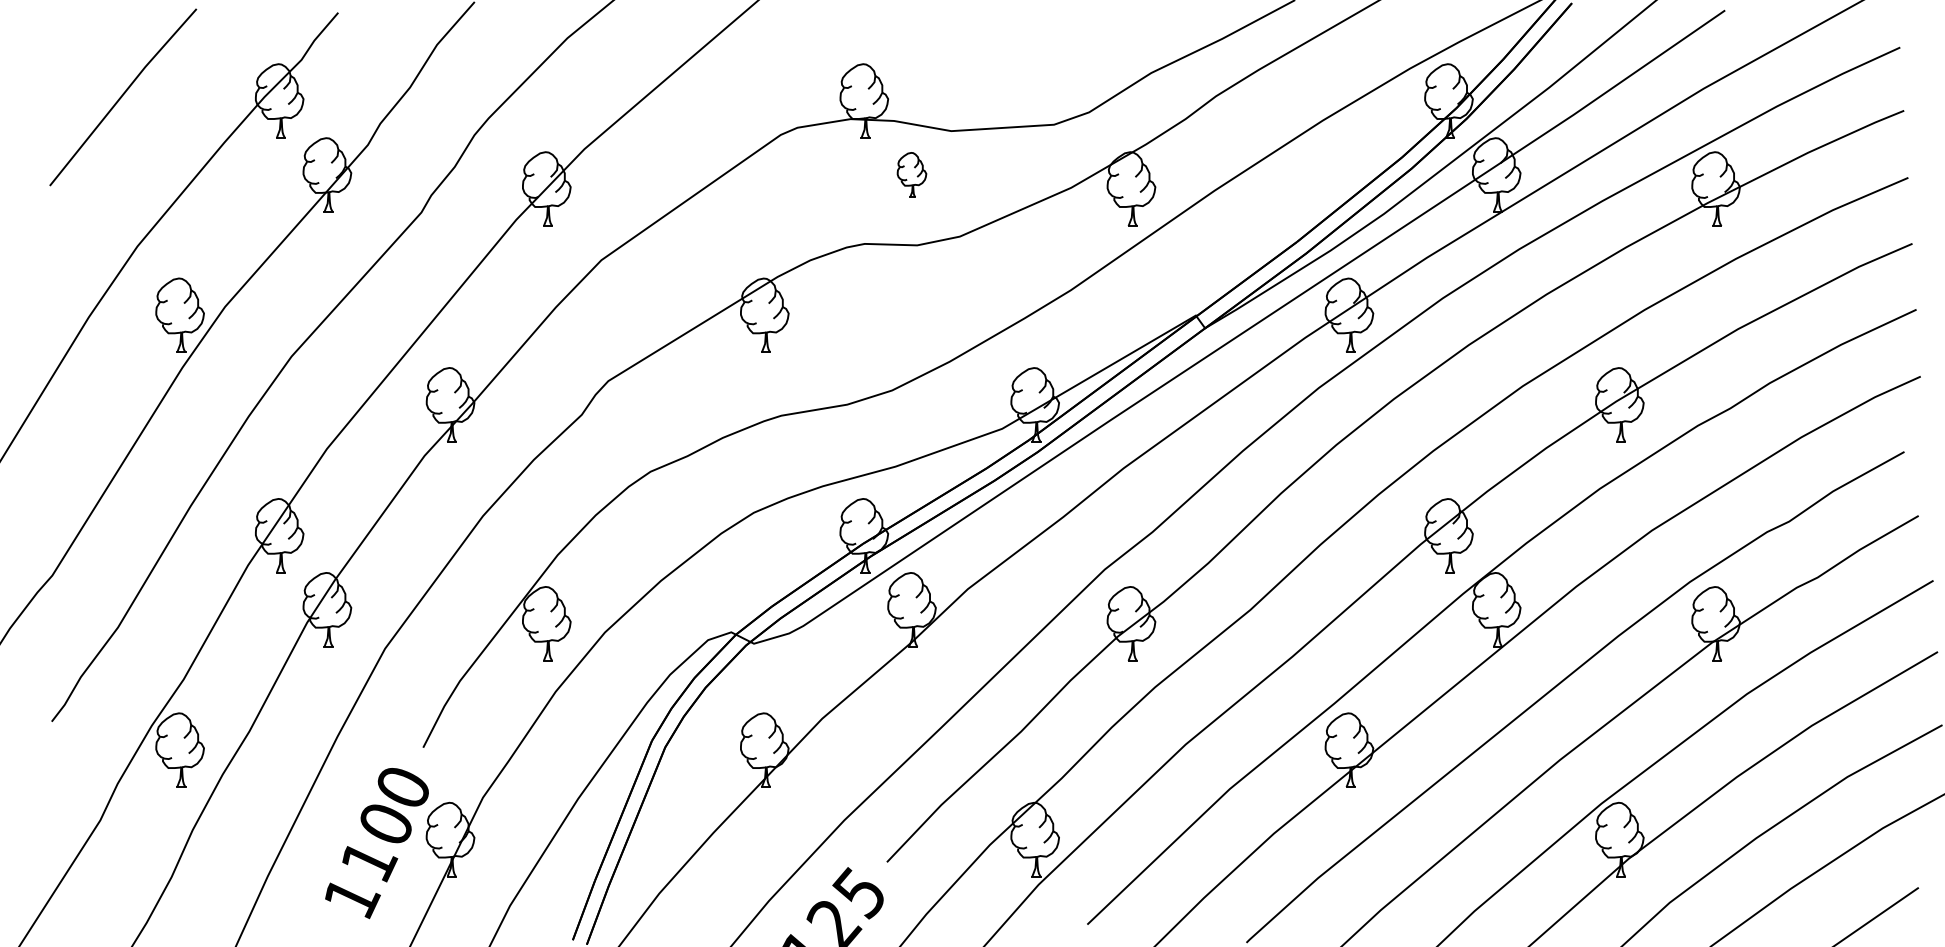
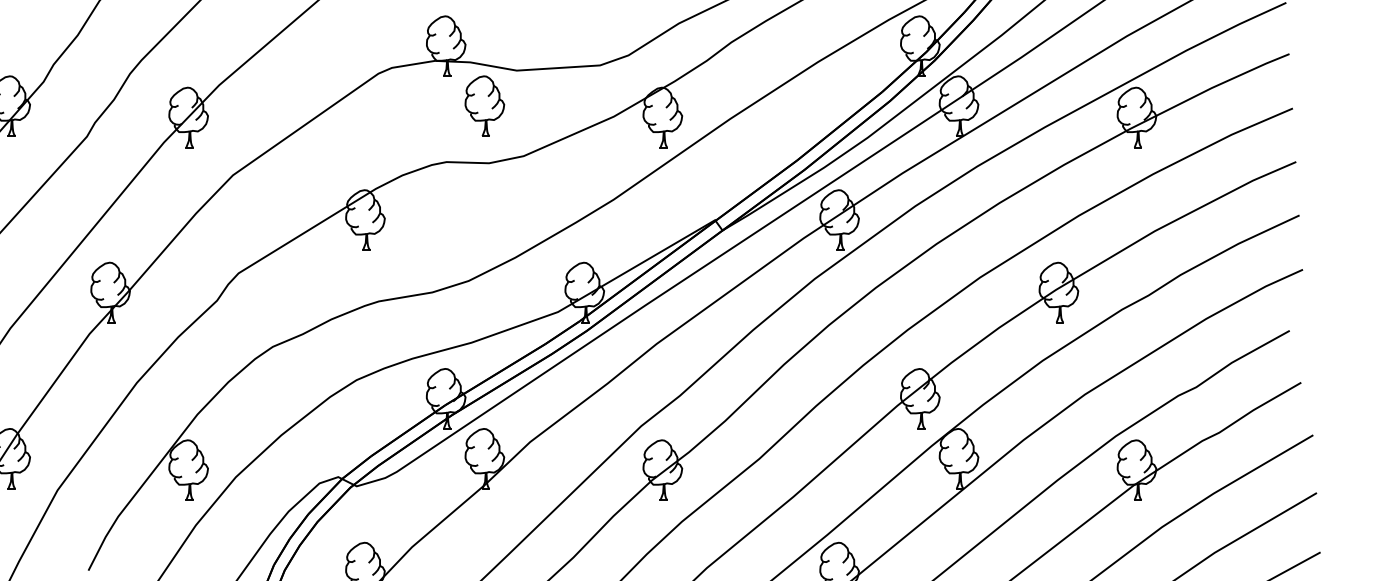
part: (911, 174) -> (484, 105), size x1.67

